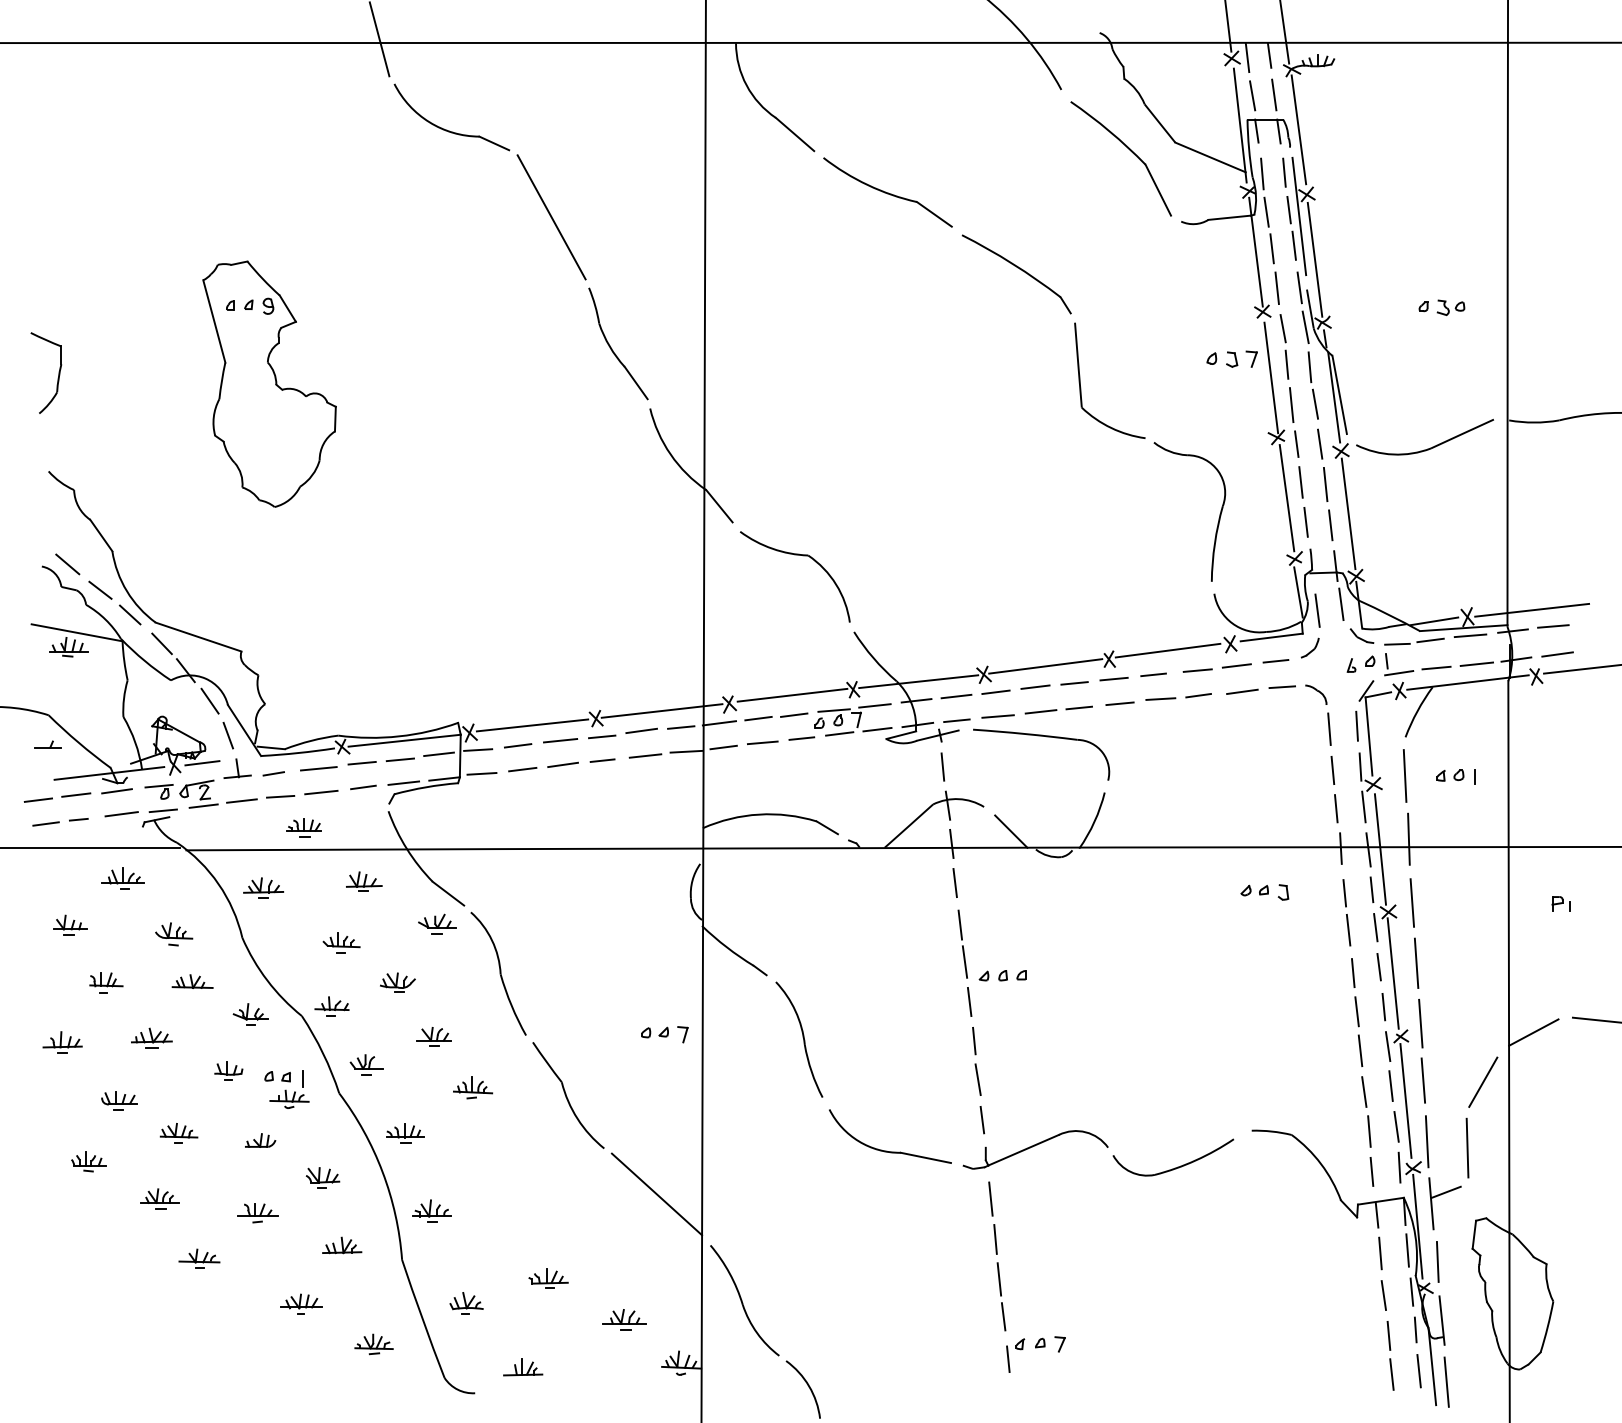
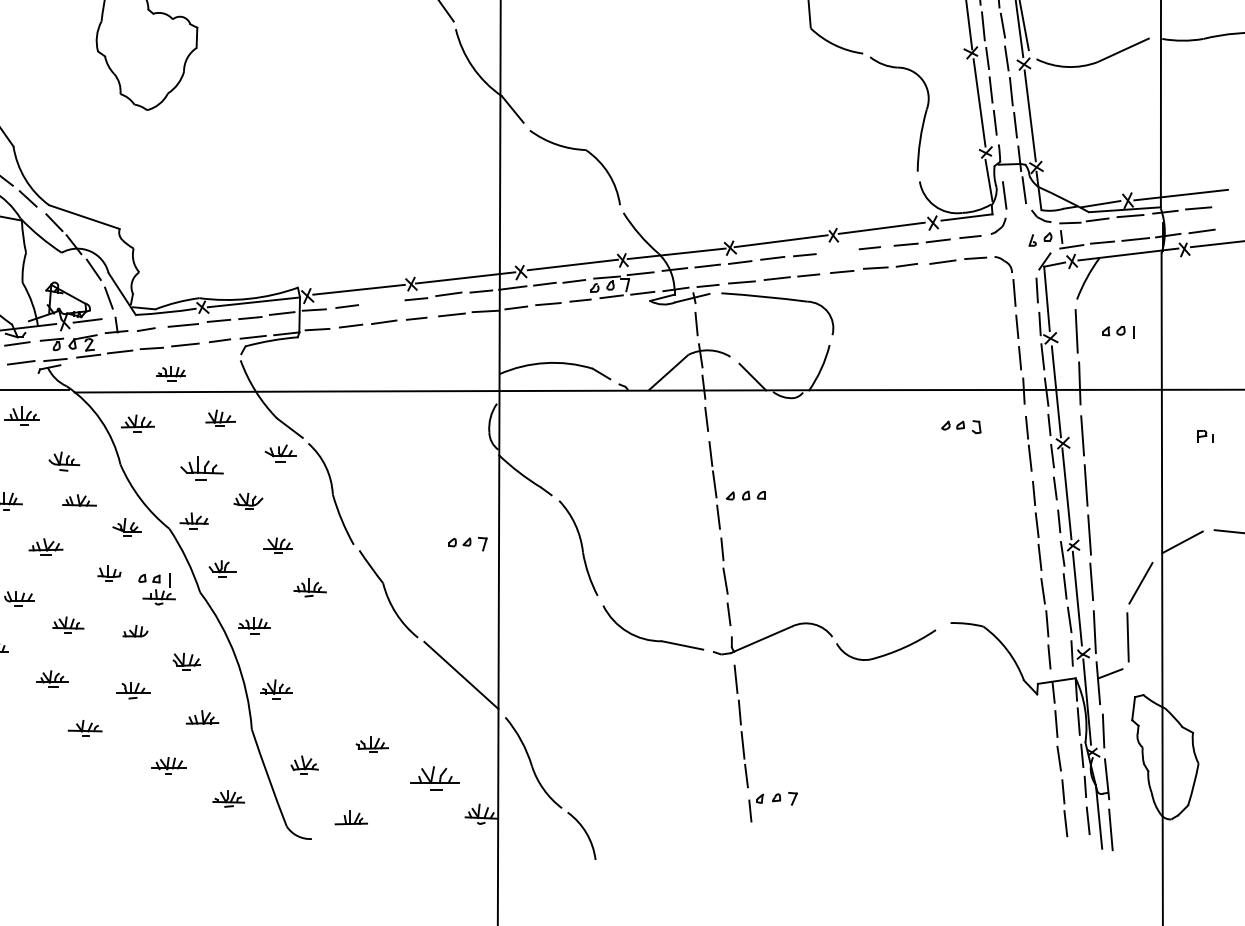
line: (1113, 678) -> (836, 251), removed
line: (560, 740) -> (382, 302), removed
part: (341, 942) -> (201, 468), size x1.4
part: (624, 1319) -> (434, 778), size x1.4

